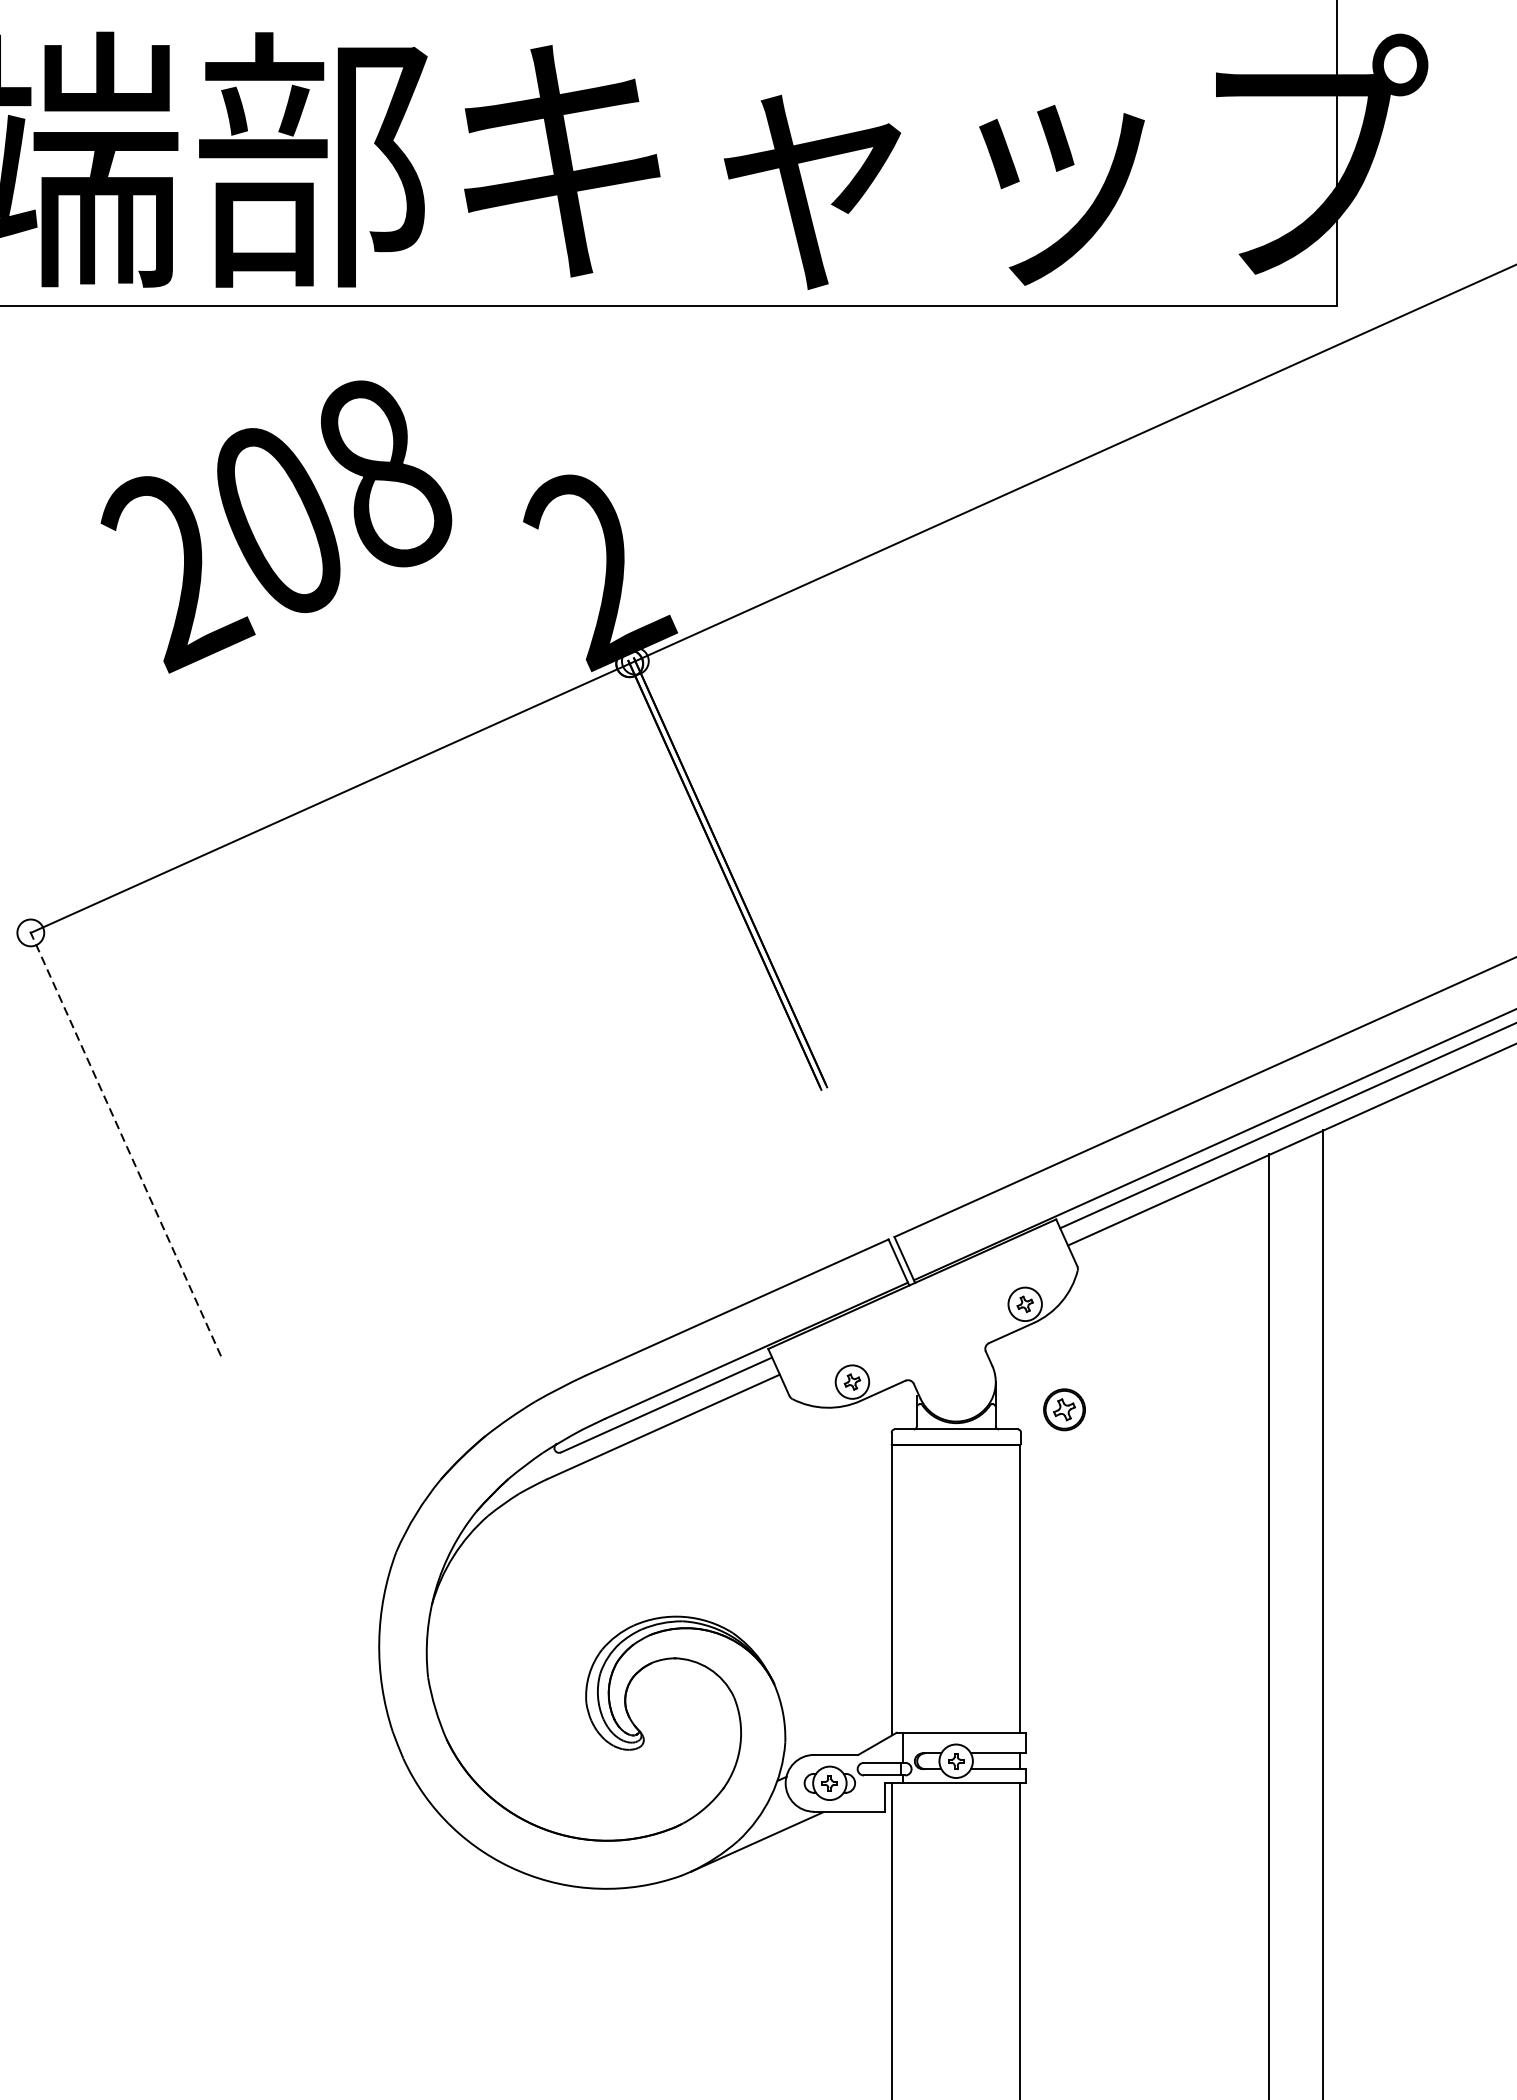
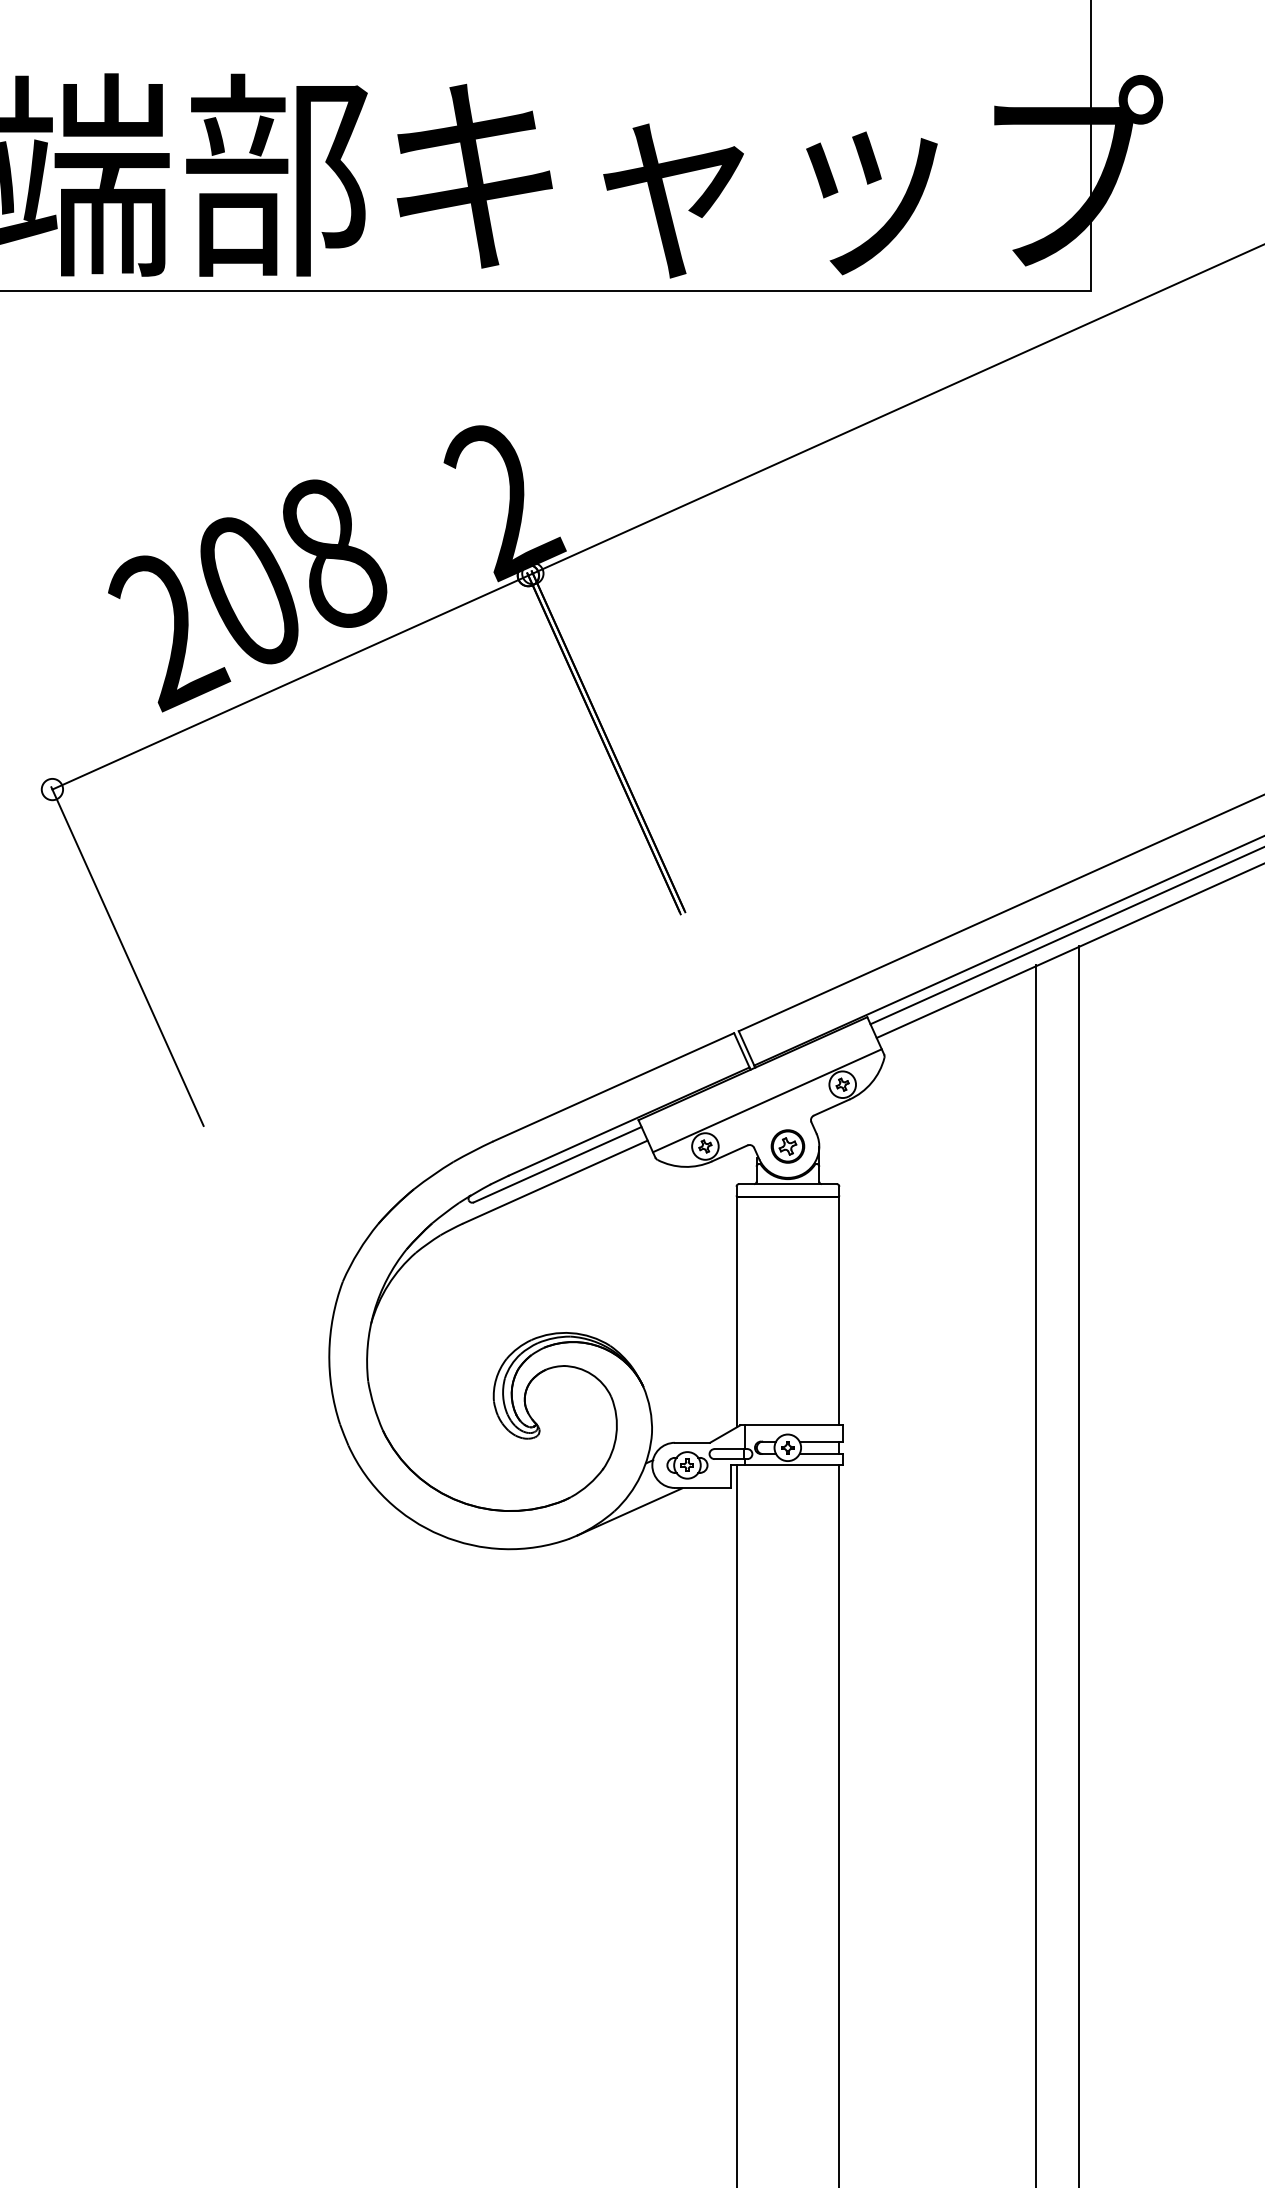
text: (276, 526) -> (247, 595), moved
line: (125, 1143) -> (127, 956), dashed -> solid
line: (929, 1324) -> (766, 1100), added
part: (1063, 1409) -> (787, 1146), moved

